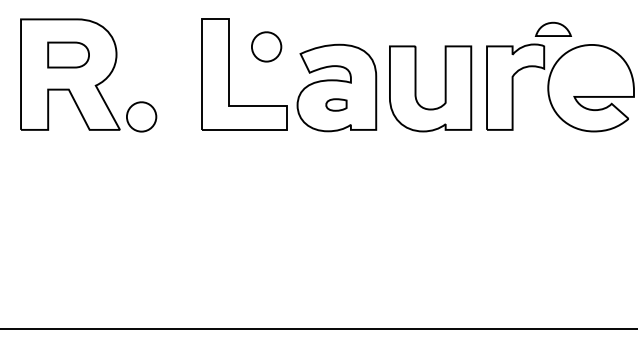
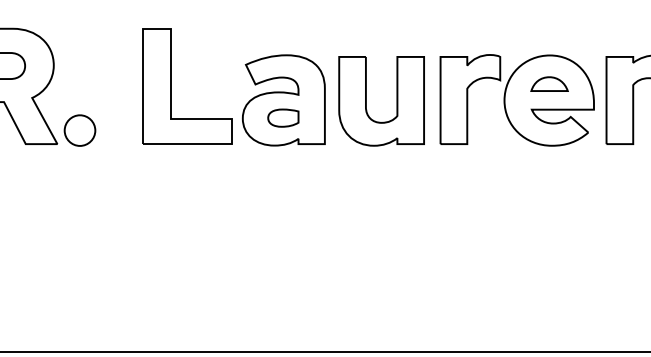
part: (552, 28) -> (548, 83), moved
part: (266, 46) -> (210, 57), removed
part: (336, 104) -> (283, 117), size x1.43

